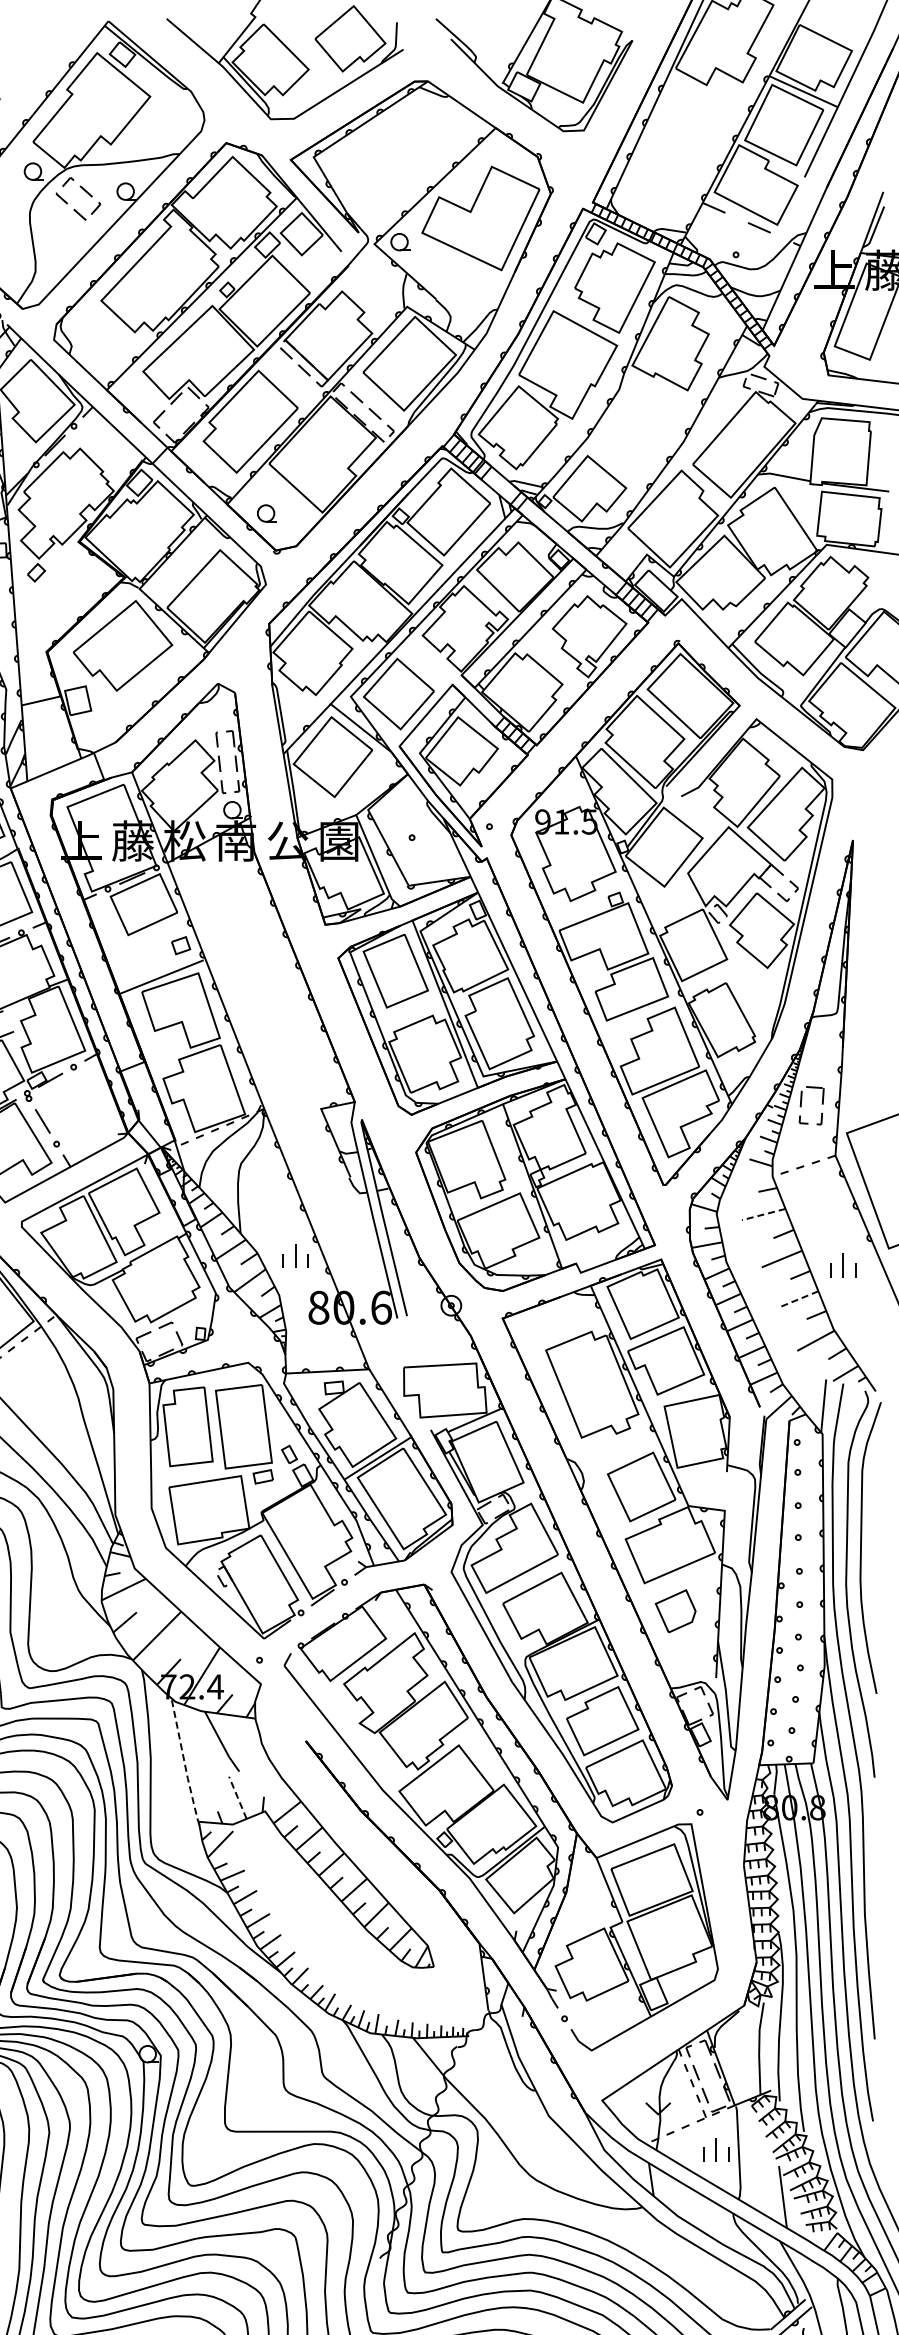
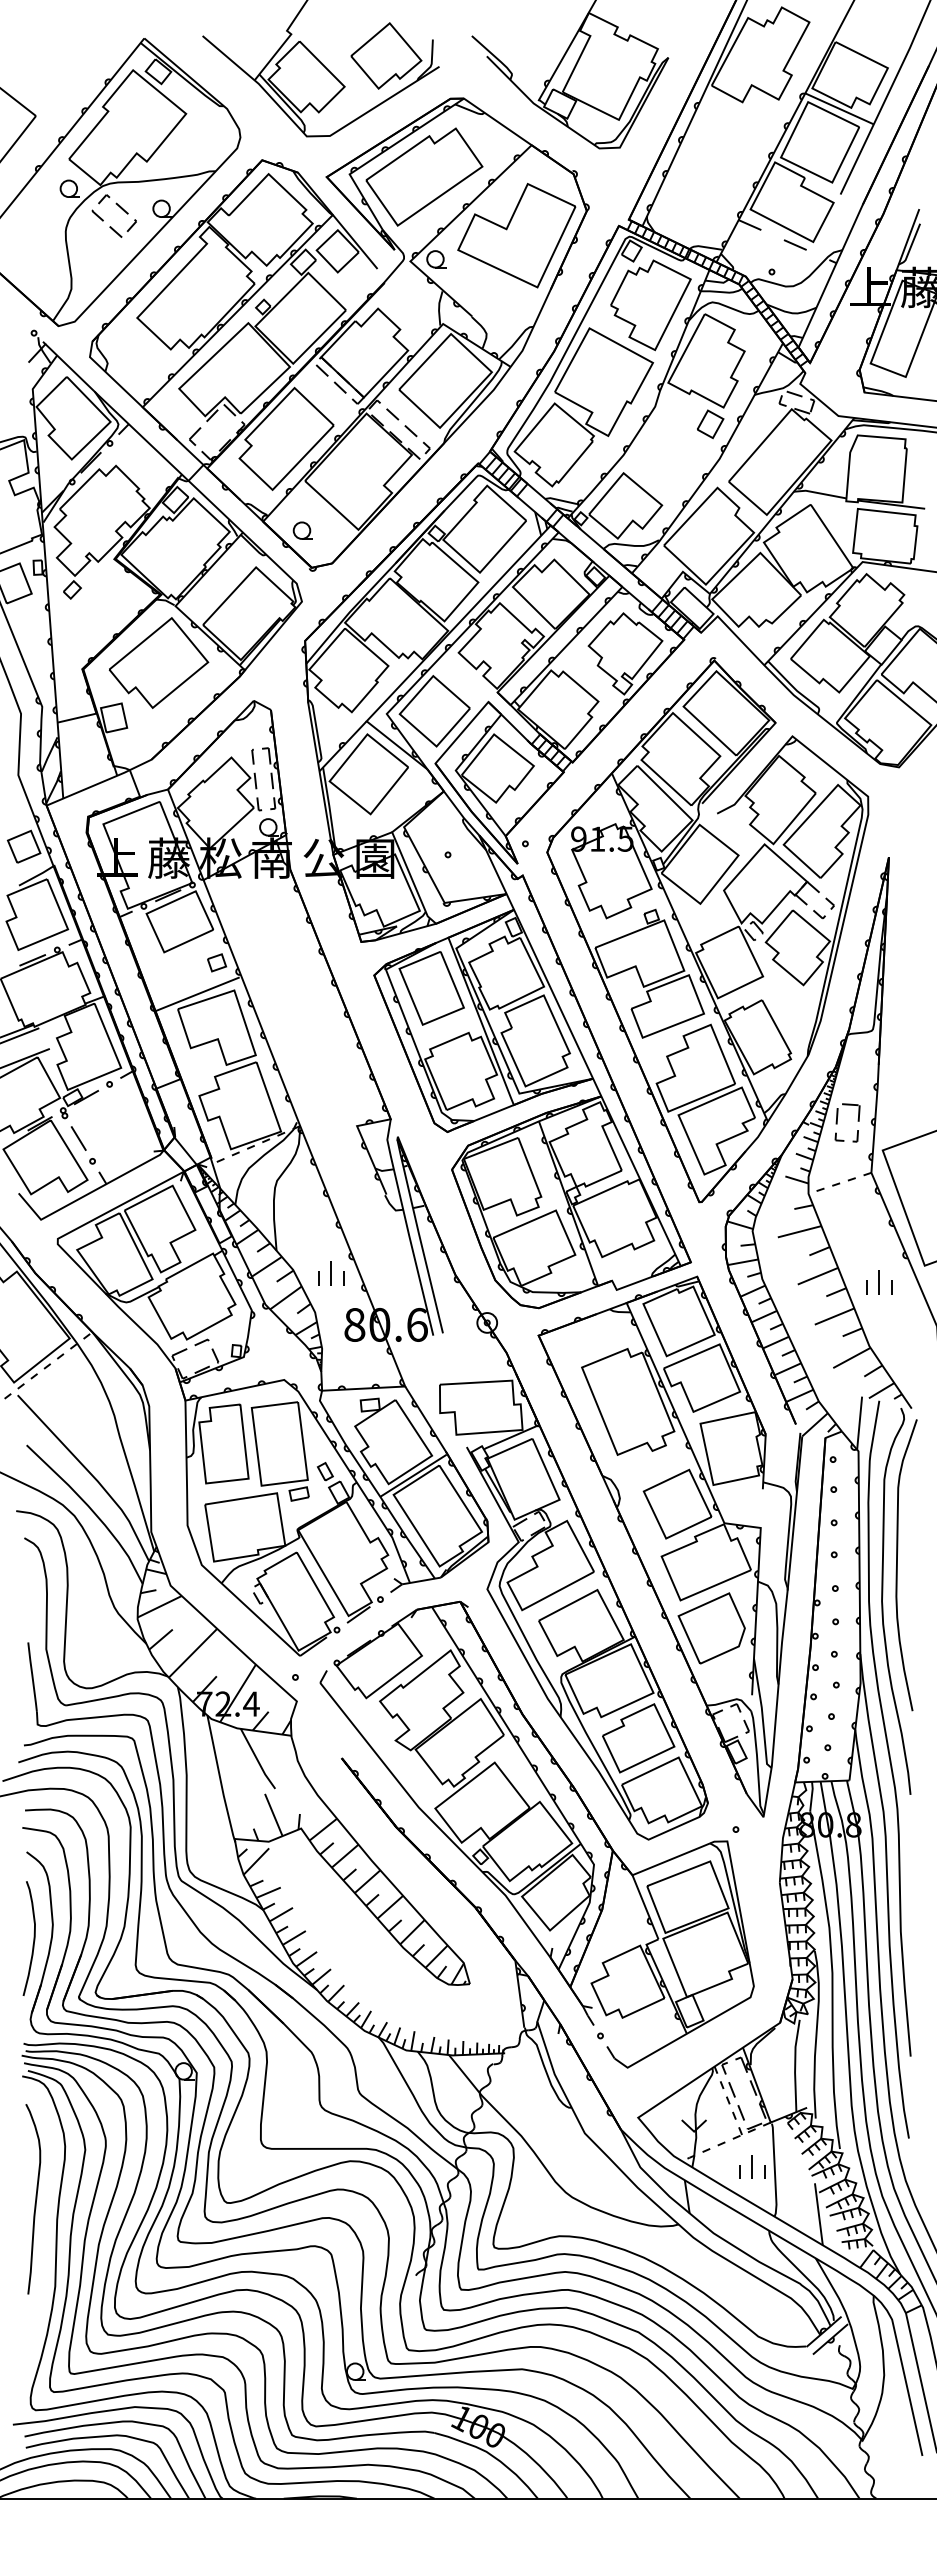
part: (388, 159) -> (424, 176), added
part: (674, 407) -> (710, 424), added
line: (763, 1214) -> (799, 1231), dashed -> solid
line: (798, 1299) -> (834, 1316), dashed -> solid
part: (675, 1611) -> (711, 1628), size x1.67
line: (184, 1763) -> (220, 1780), dashed -> solid
line: (237, 1798) -> (273, 1815), dashed -> solid

